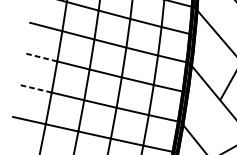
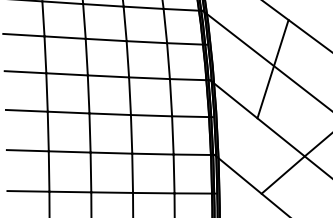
line: (40, 57) -> (26, 110), dashed -> solid
line: (35, 88) -> (27, 150), dashed -> solid

